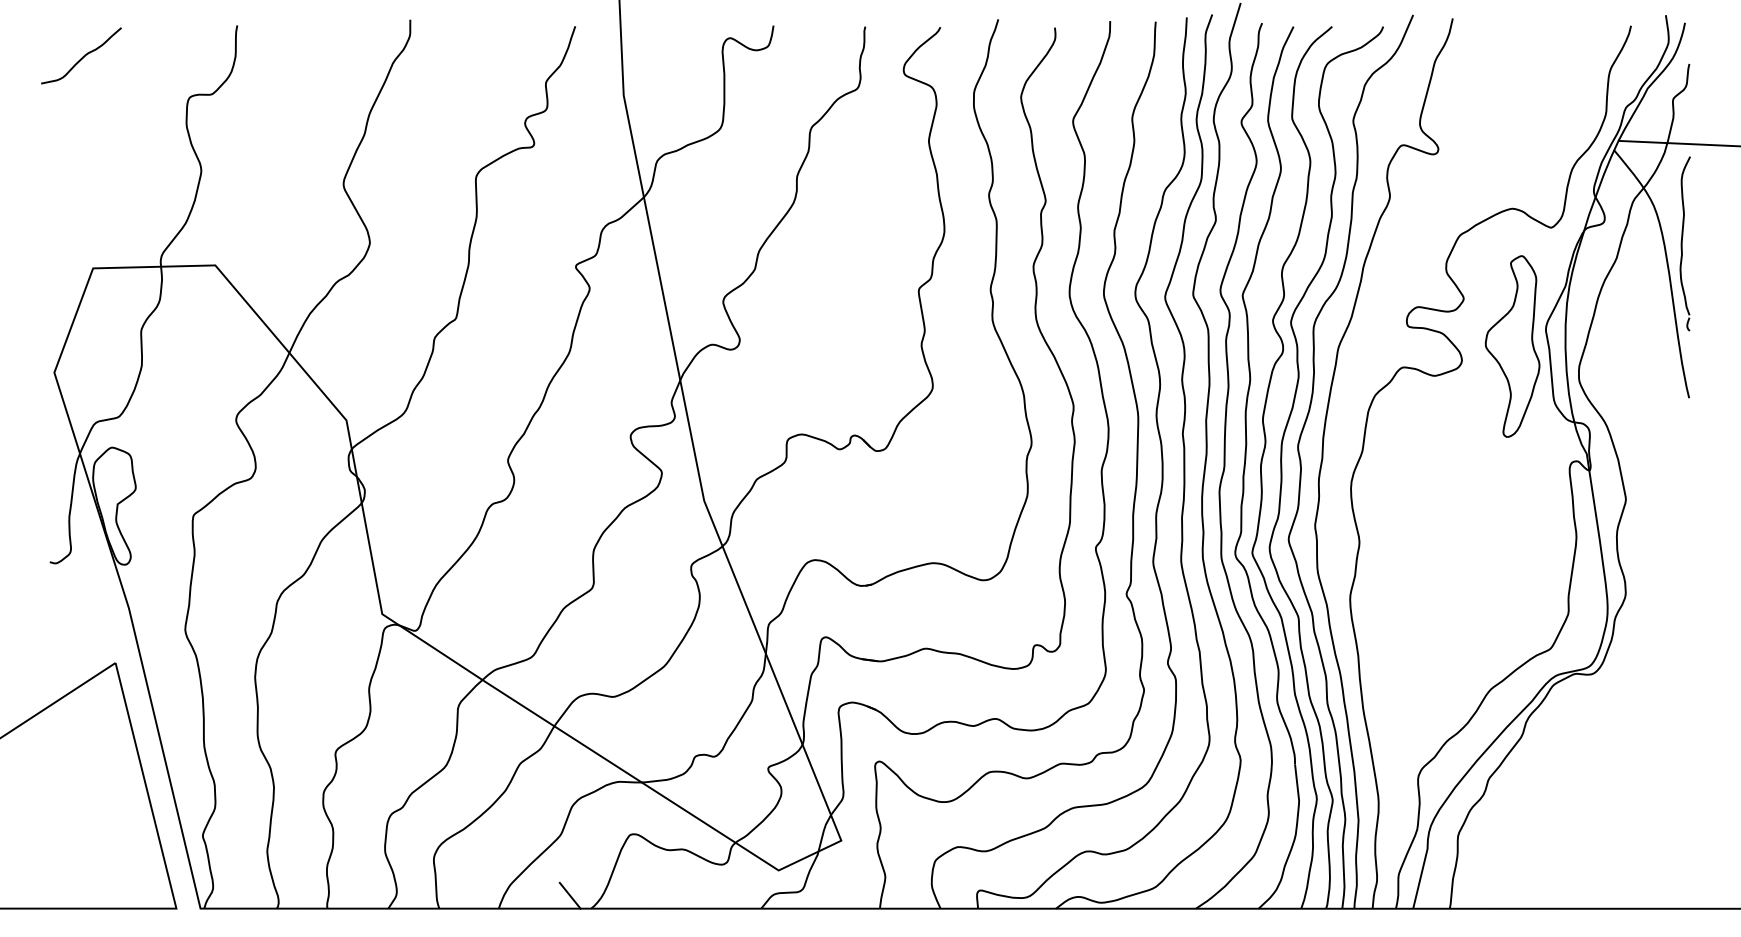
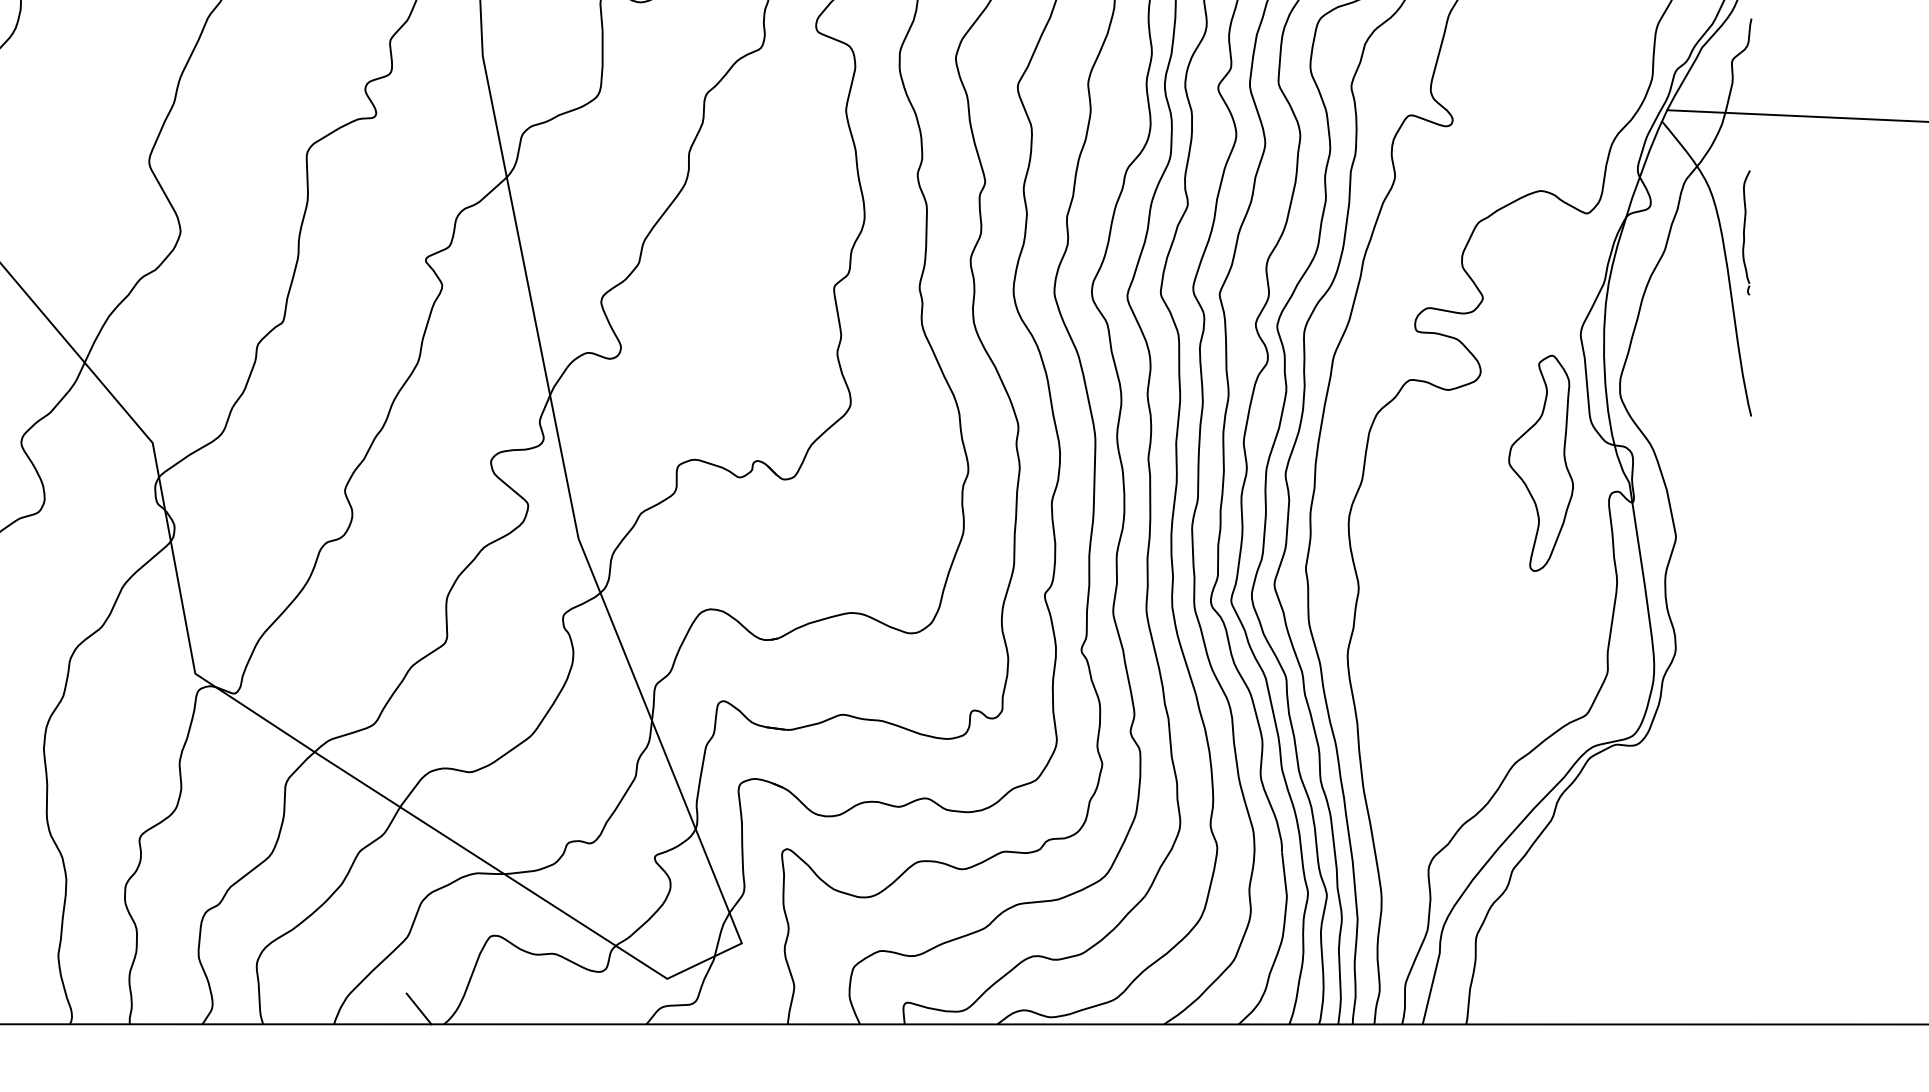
part: (1684, 243) -> (1745, 232), size x0.6
part: (1512, 346) -> (1540, 463), moved

